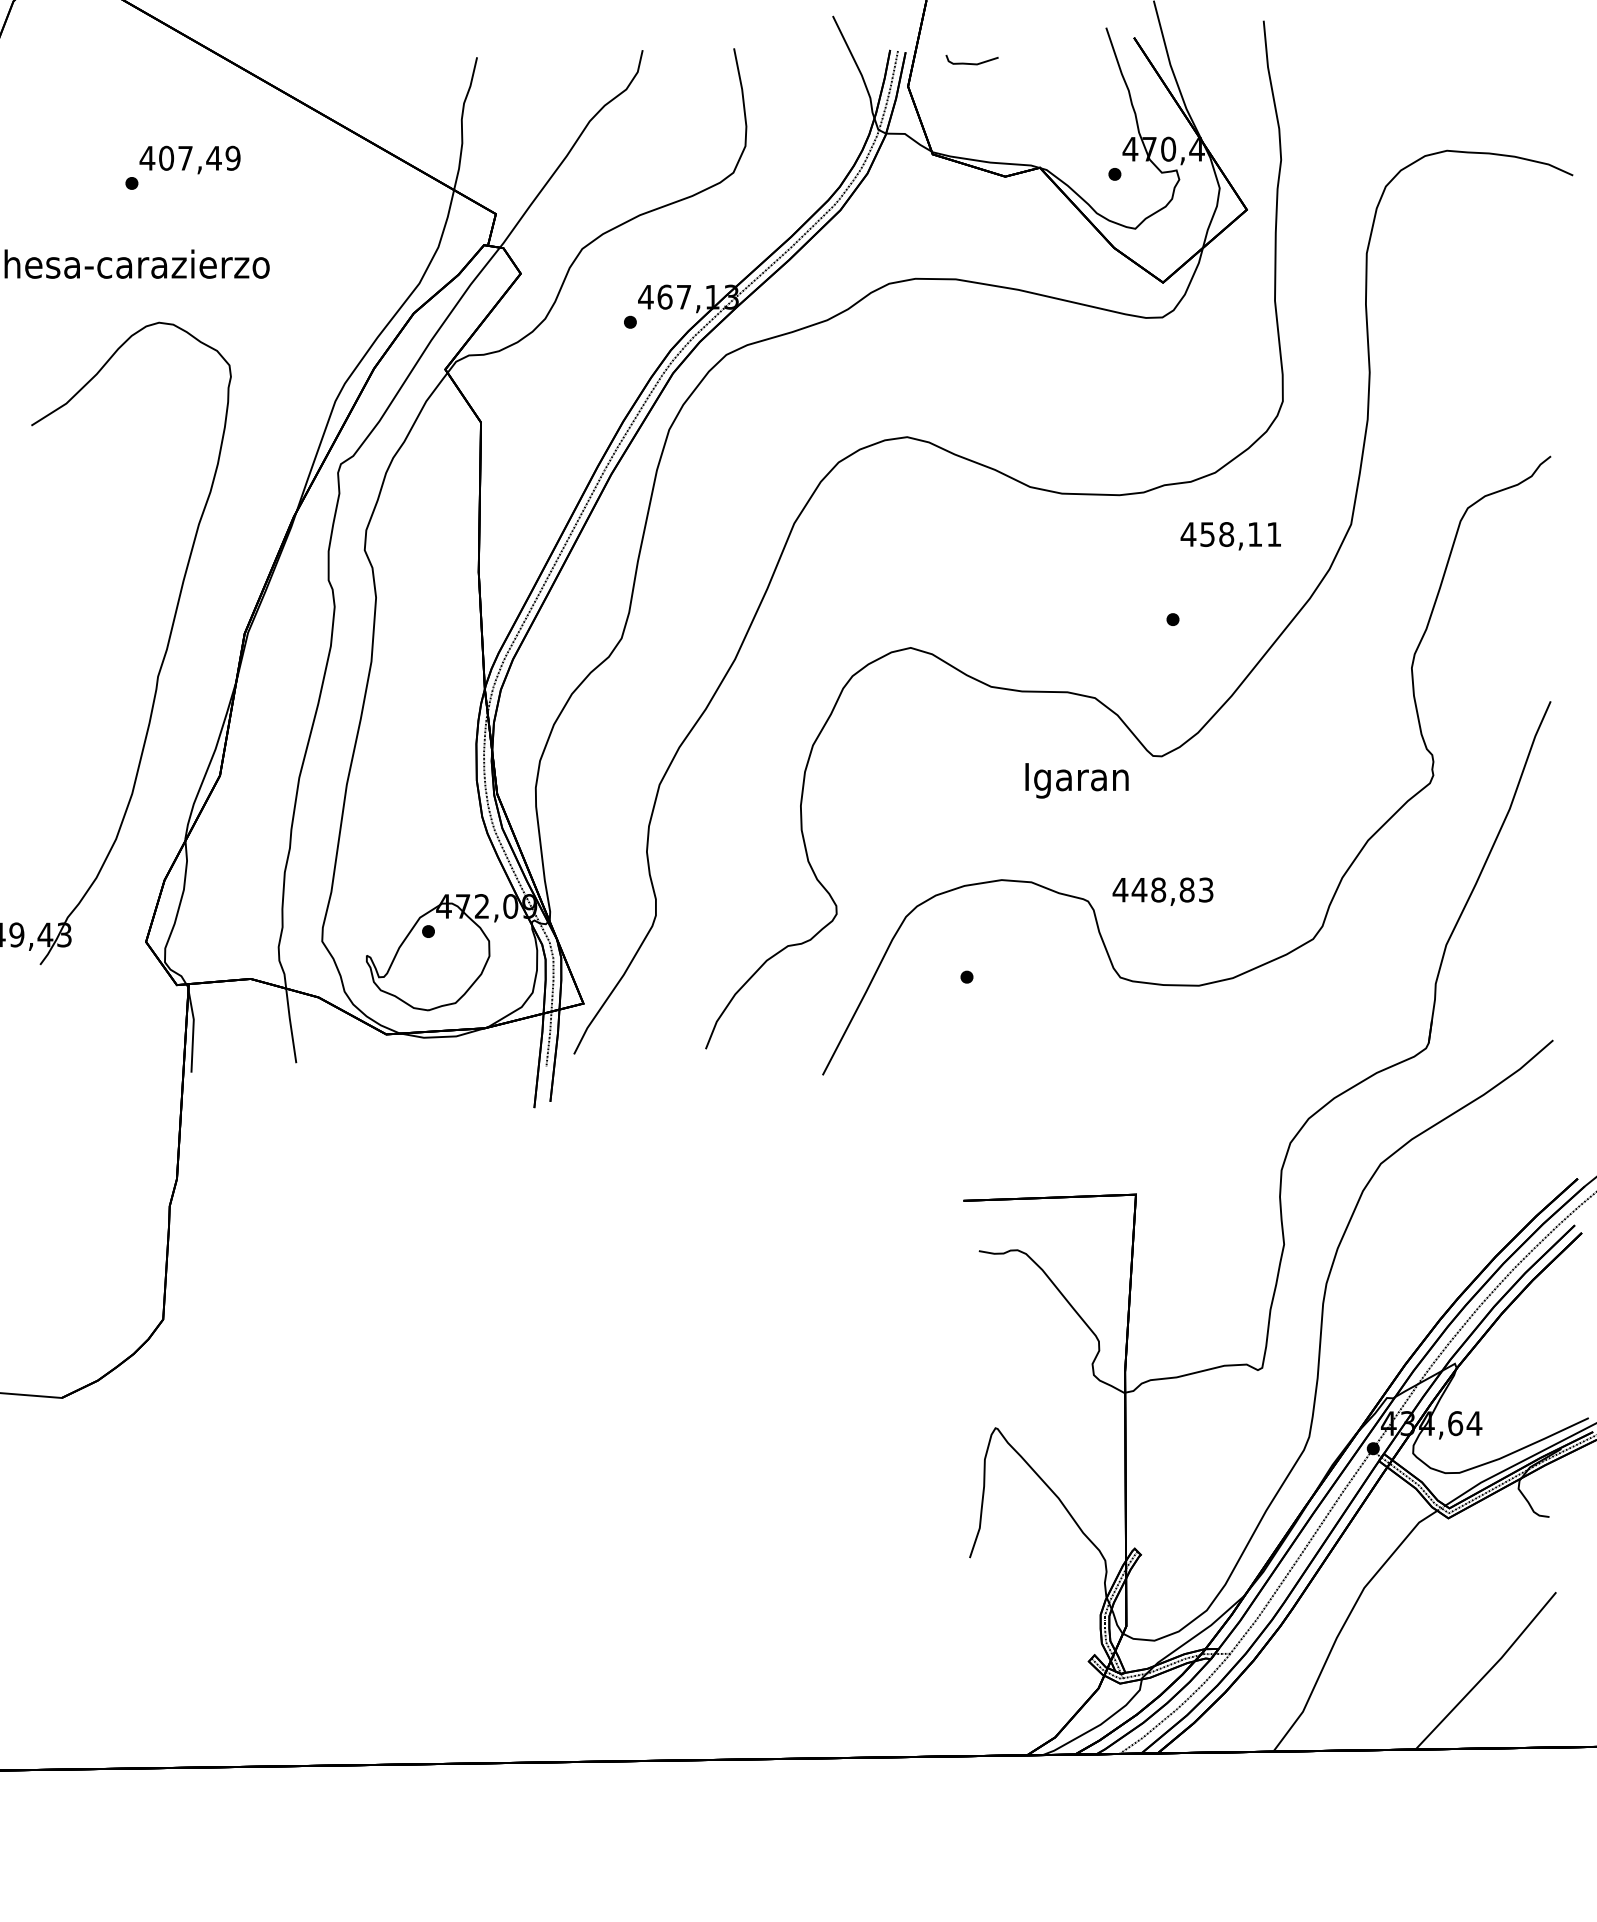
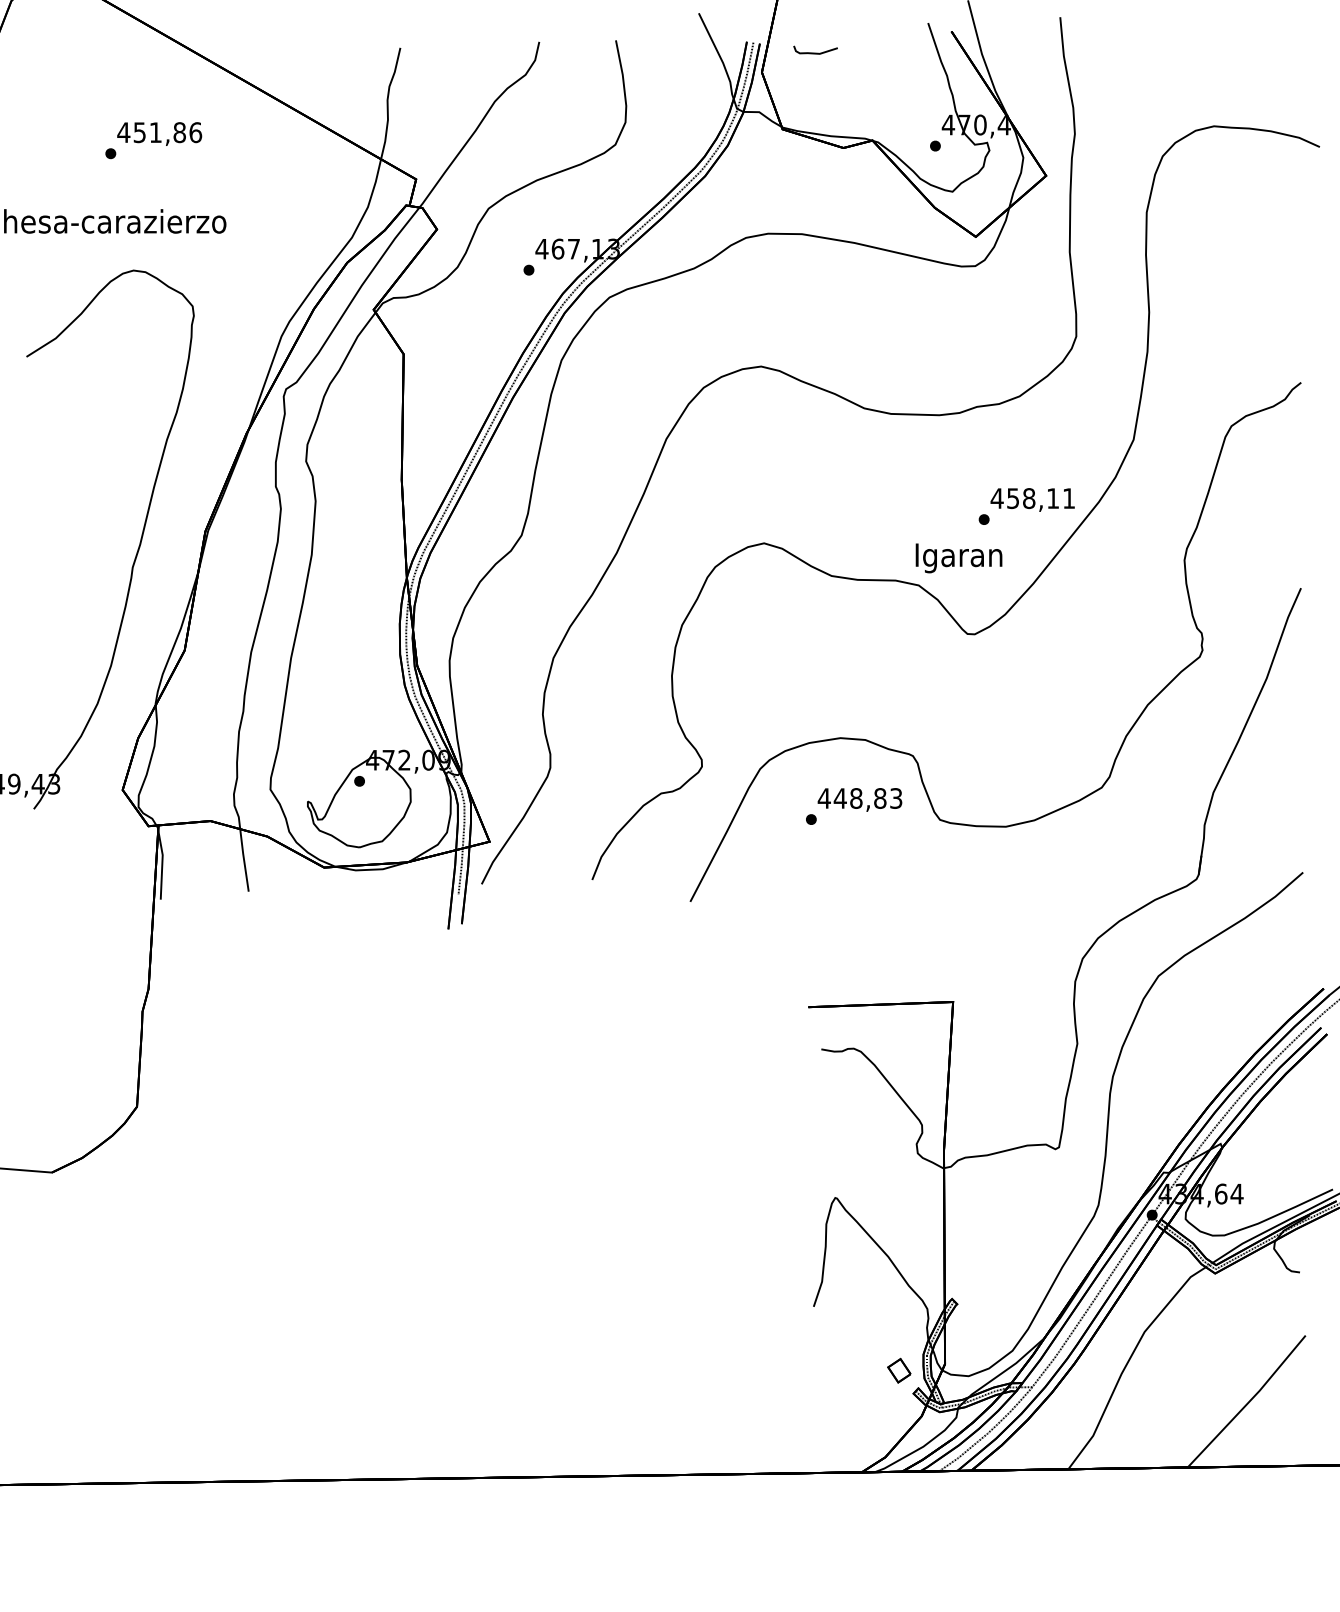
text: (199, 157) -> (167, 131), 407,49 -> 451,86
text: (1230, 536) -> (1032, 500), moved
text: (1076, 780) -> (958, 558), moved
text: (1162, 891) -> (859, 799), moved
part: (1071, 1634) -> (899, 1370), added

